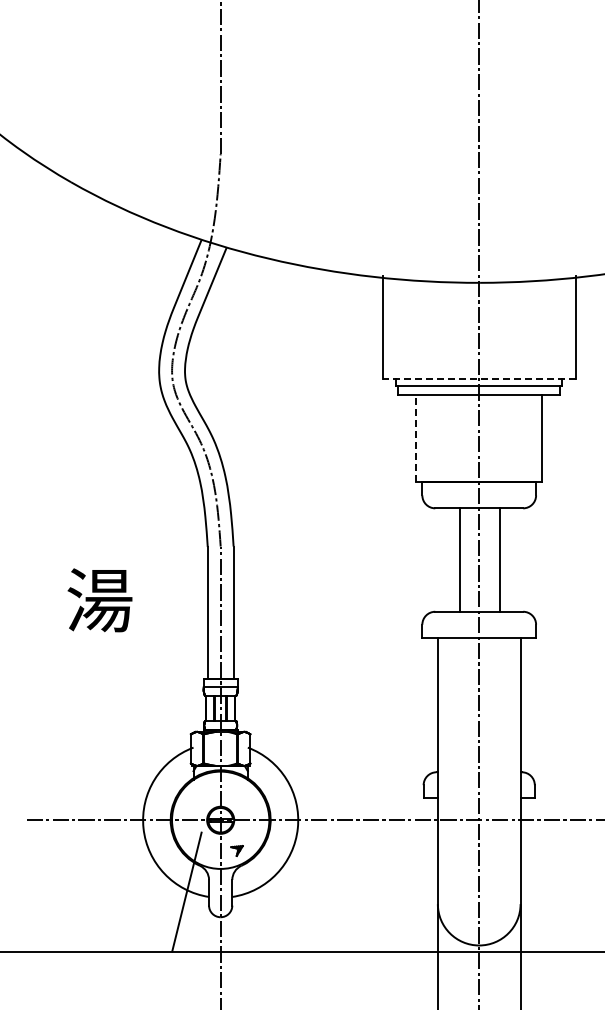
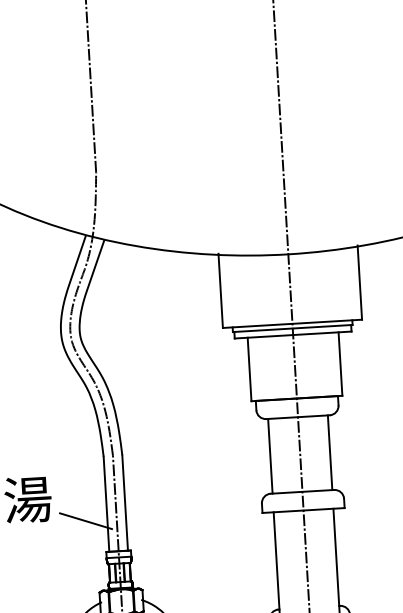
line: (478, 379) -> (291, 324), dashed -> solid
line: (416, 438) -> (249, 369), dashed -> solid
line: (459, 559) -> (270, 455), moved
line: (499, 559) -> (330, 452), moved
line: (177, 634) -> (85, 521), added

